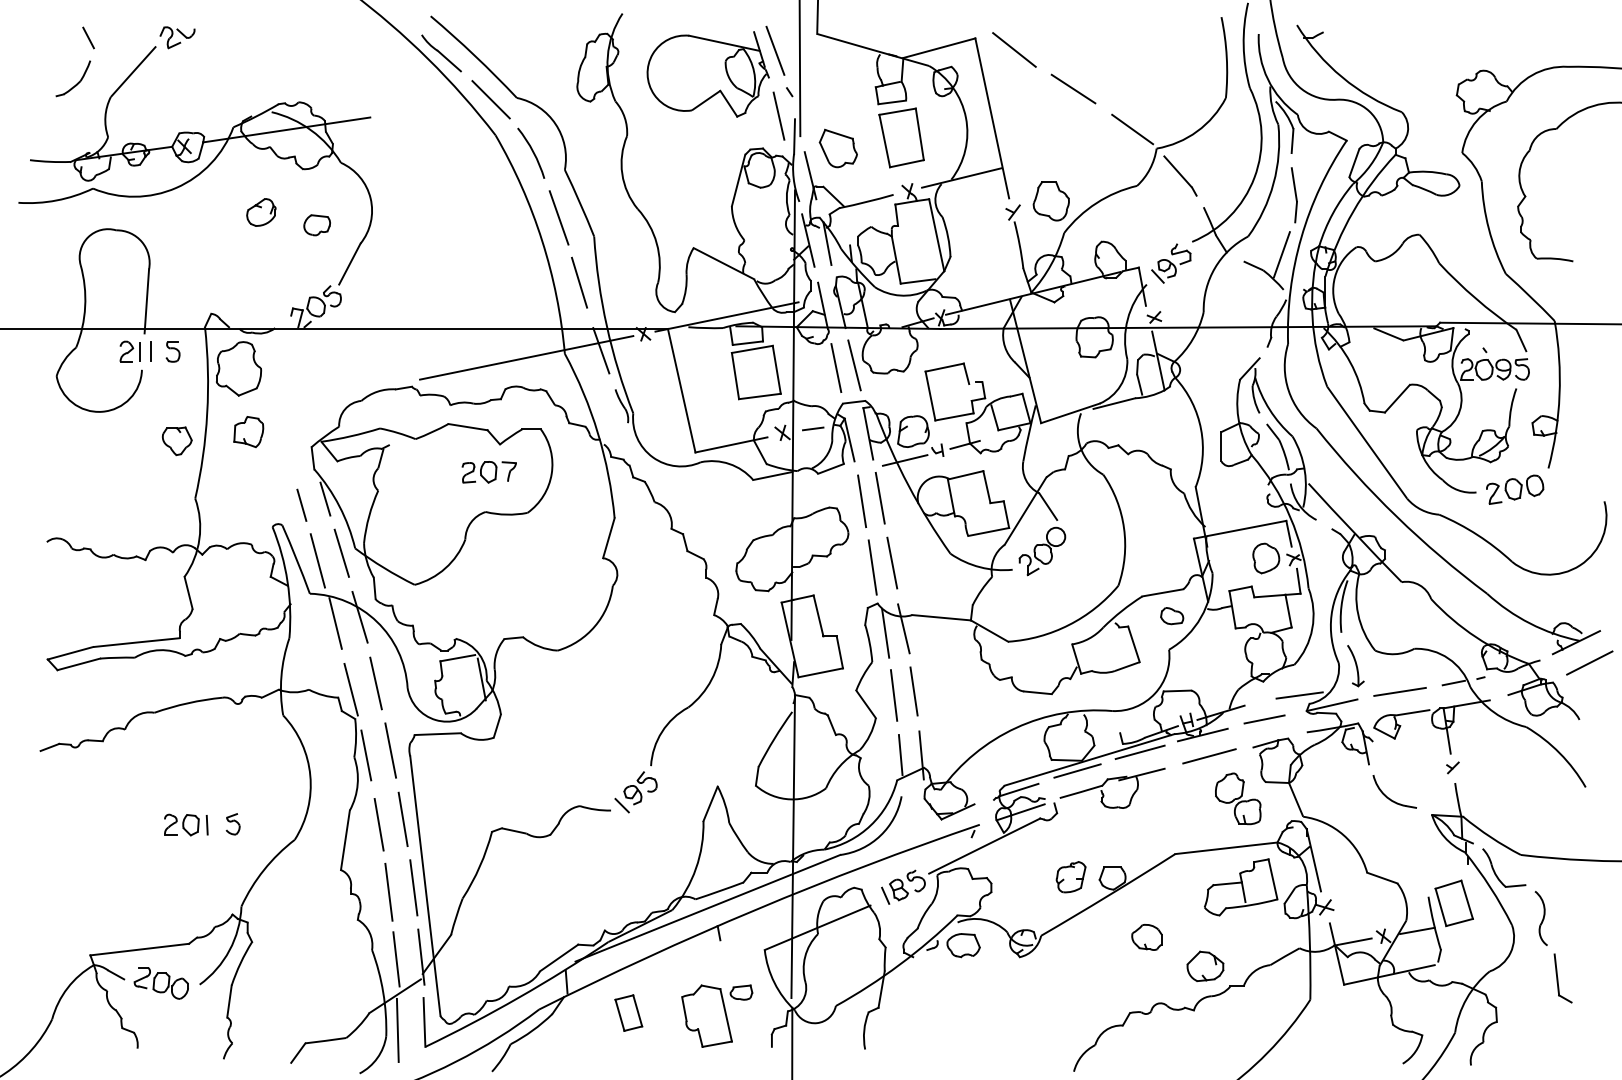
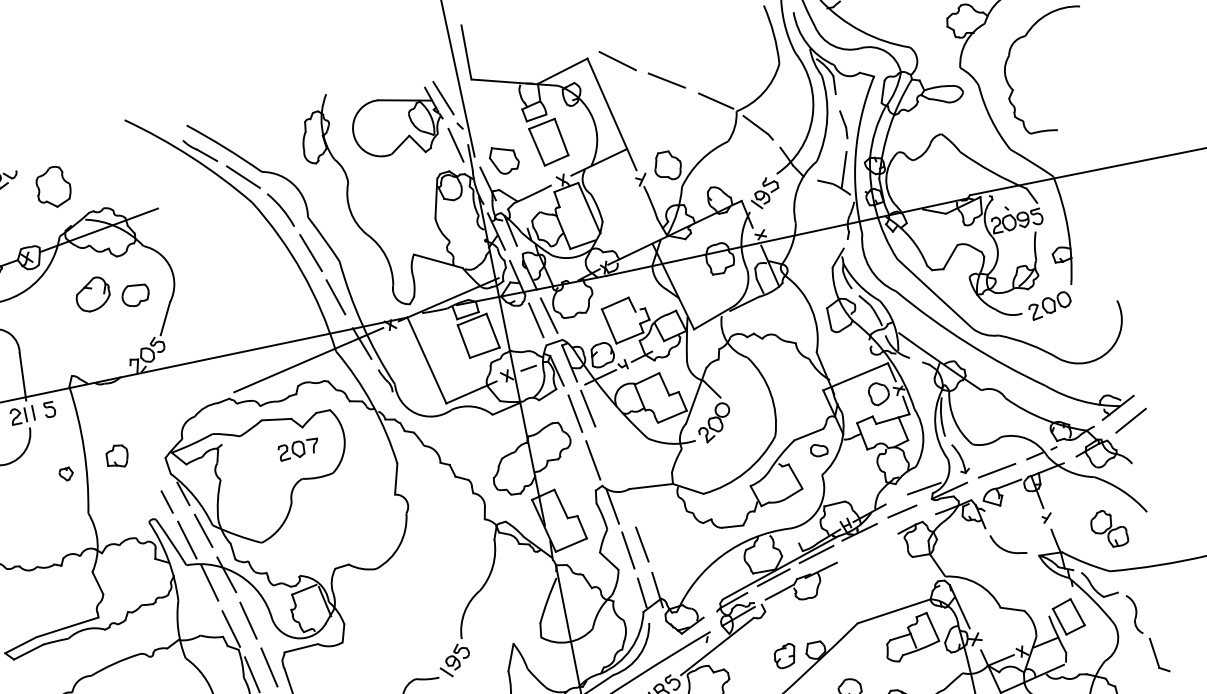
part: (1293, 195) -> (843, 124), size x0.7
part: (261, 212) -> (93, 294), size x1.6
part: (316, 225) -> (135, 295), size x1.4
part: (239, 368) -> (53, 186), moved
part: (176, 441) -> (65, 474), size x0.6
line: (892, 562) -> (606, 453), removed
line: (903, 628) -> (625, 500), removed
line: (1209, 756) -> (867, 546), removed
part: (1238, 798) -> (1109, 528), moved

